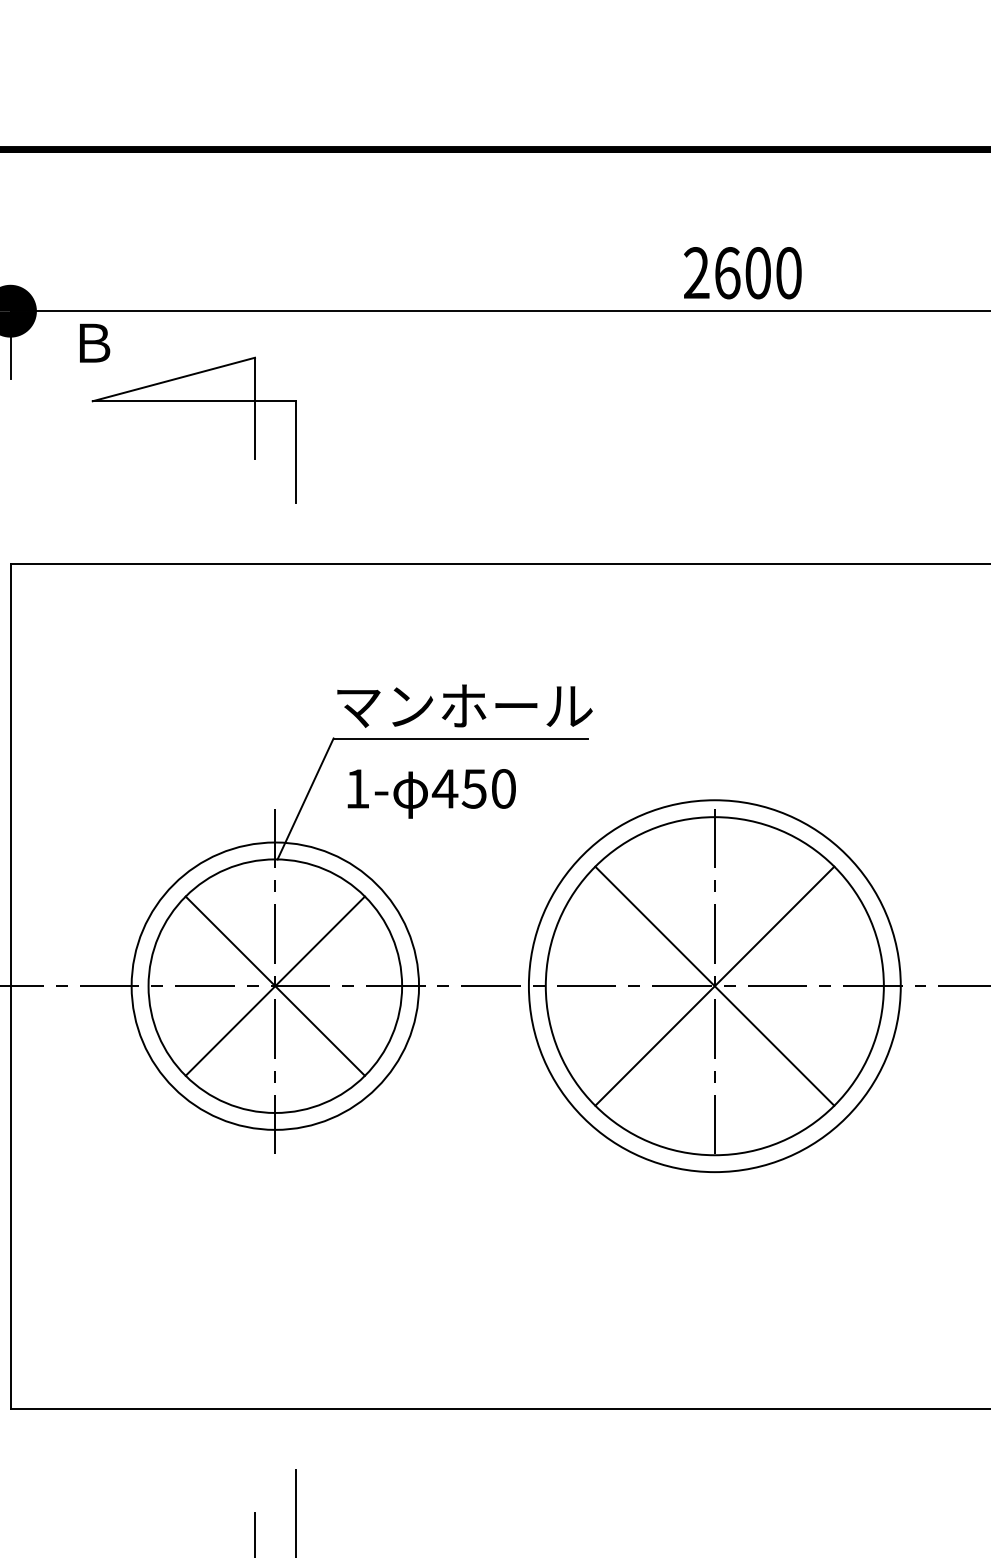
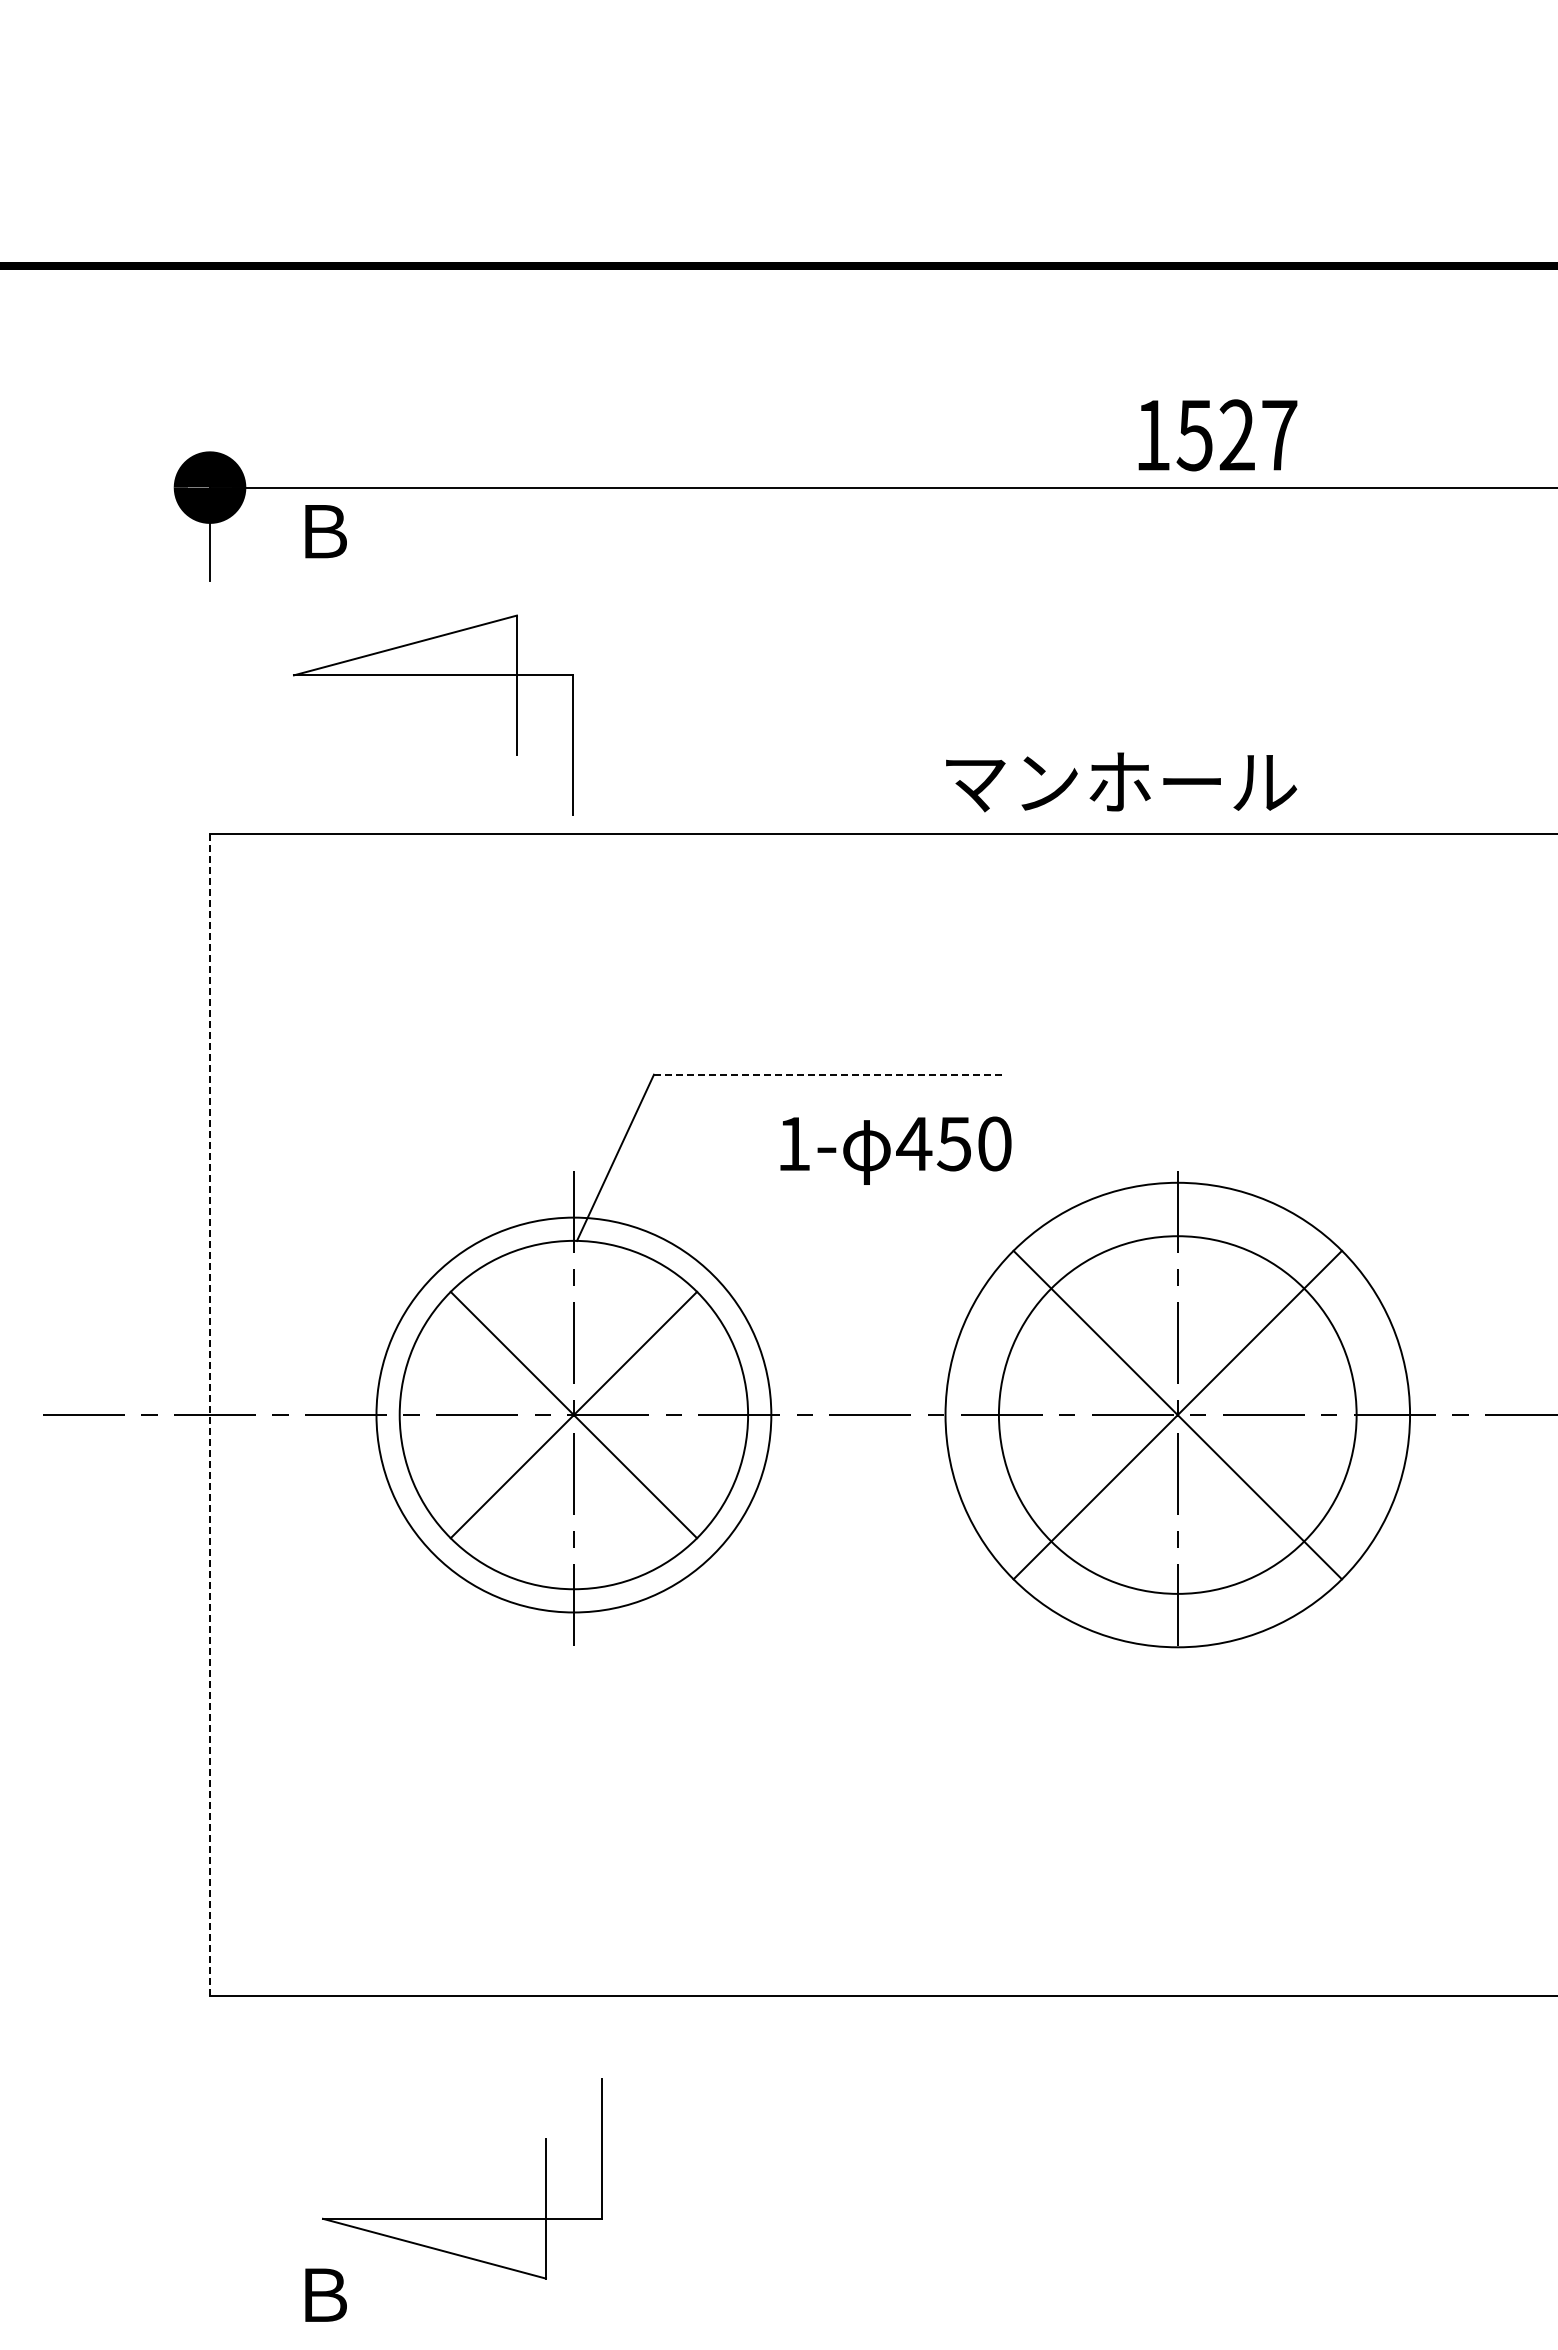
text: (743, 273) -> (1216, 435), 2600 -> 1527
part: (194, 401) -> (433, 675), moved
text: (464, 706) -> (1121, 782), moved
line: (460, 738) -> (828, 1074), solid -> dashed
text: (431, 793) -> (895, 1150), moved
circle: (714, 985) -> (1177, 1414), size x0.7
line: (10, 986) -> (210, 1415), solid -> dashed

